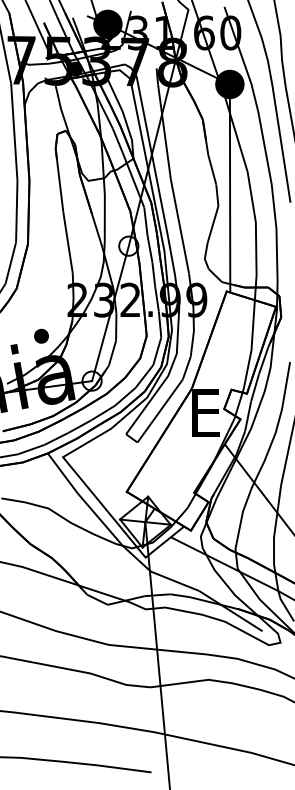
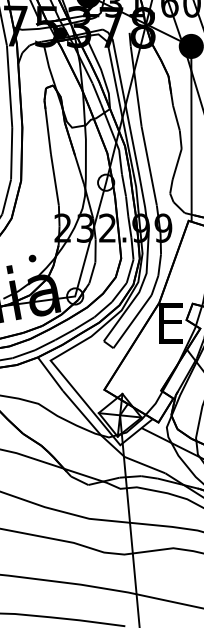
part: (41, 335) -> (32, 258), size x0.6

